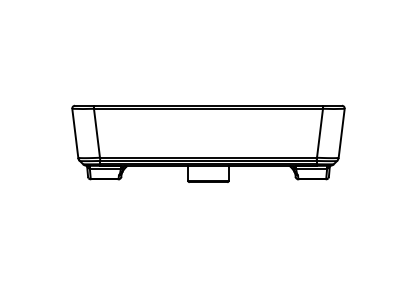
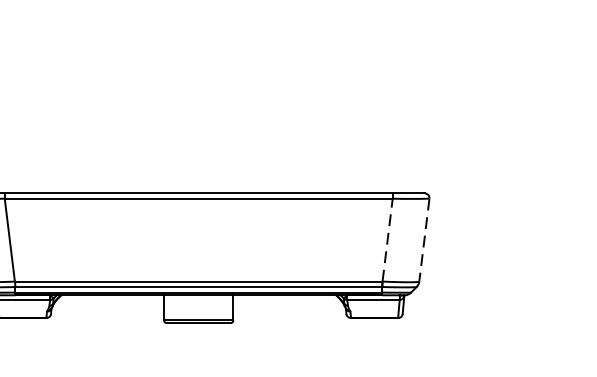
line: (320, 133) -> (388, 240), solid -> dashed
line: (341, 133) -> (424, 240), solid -> dashed

